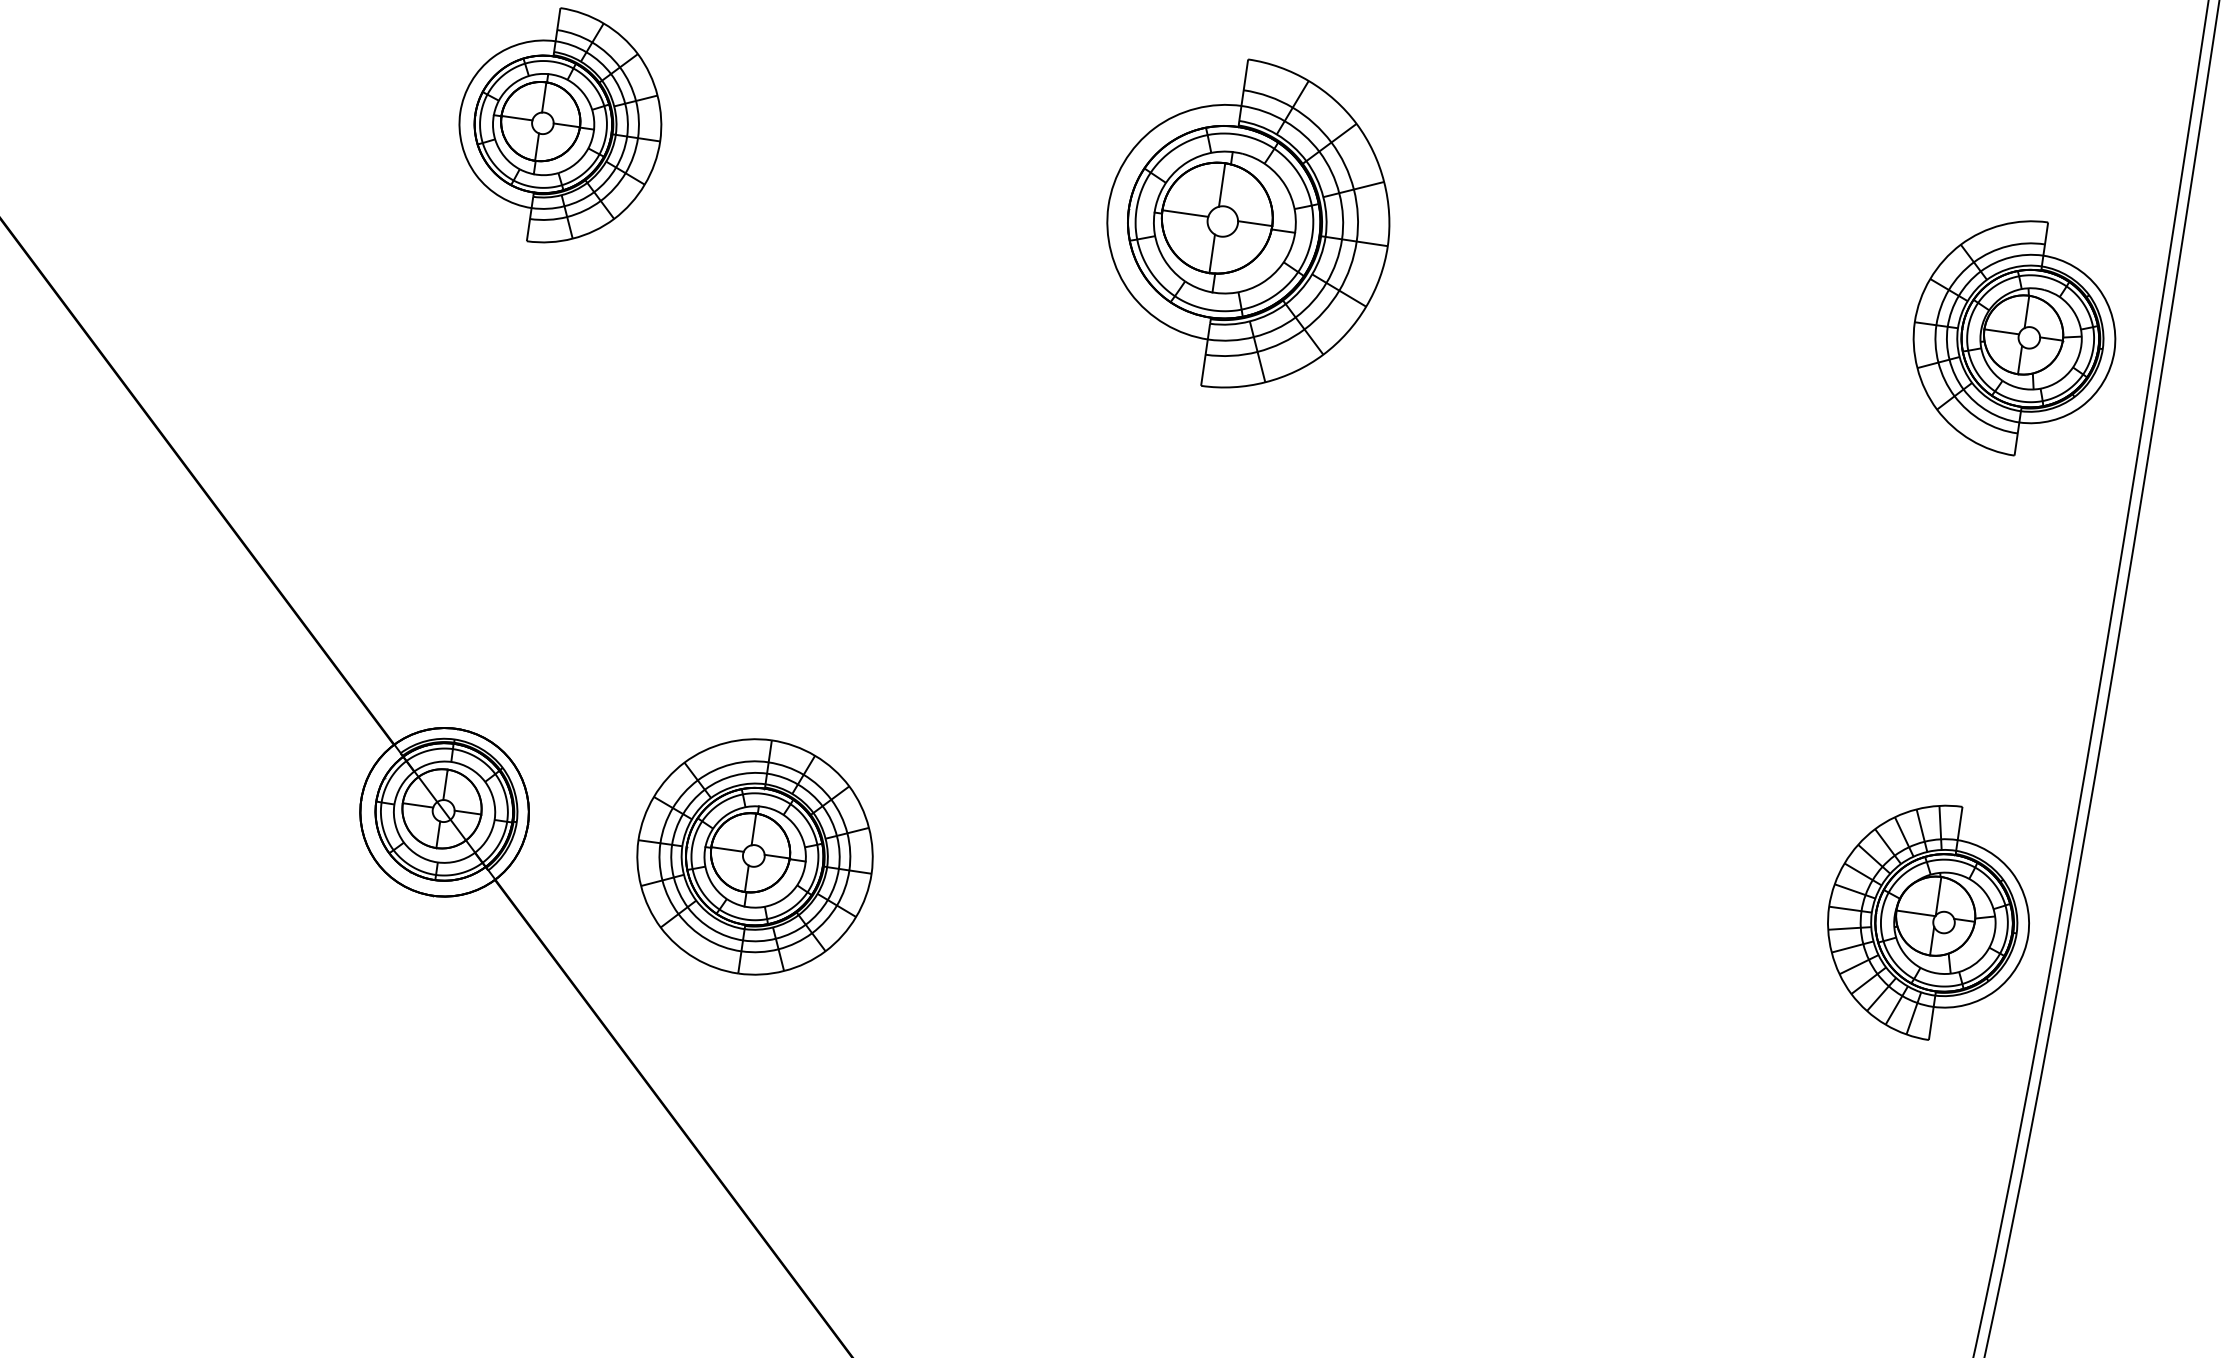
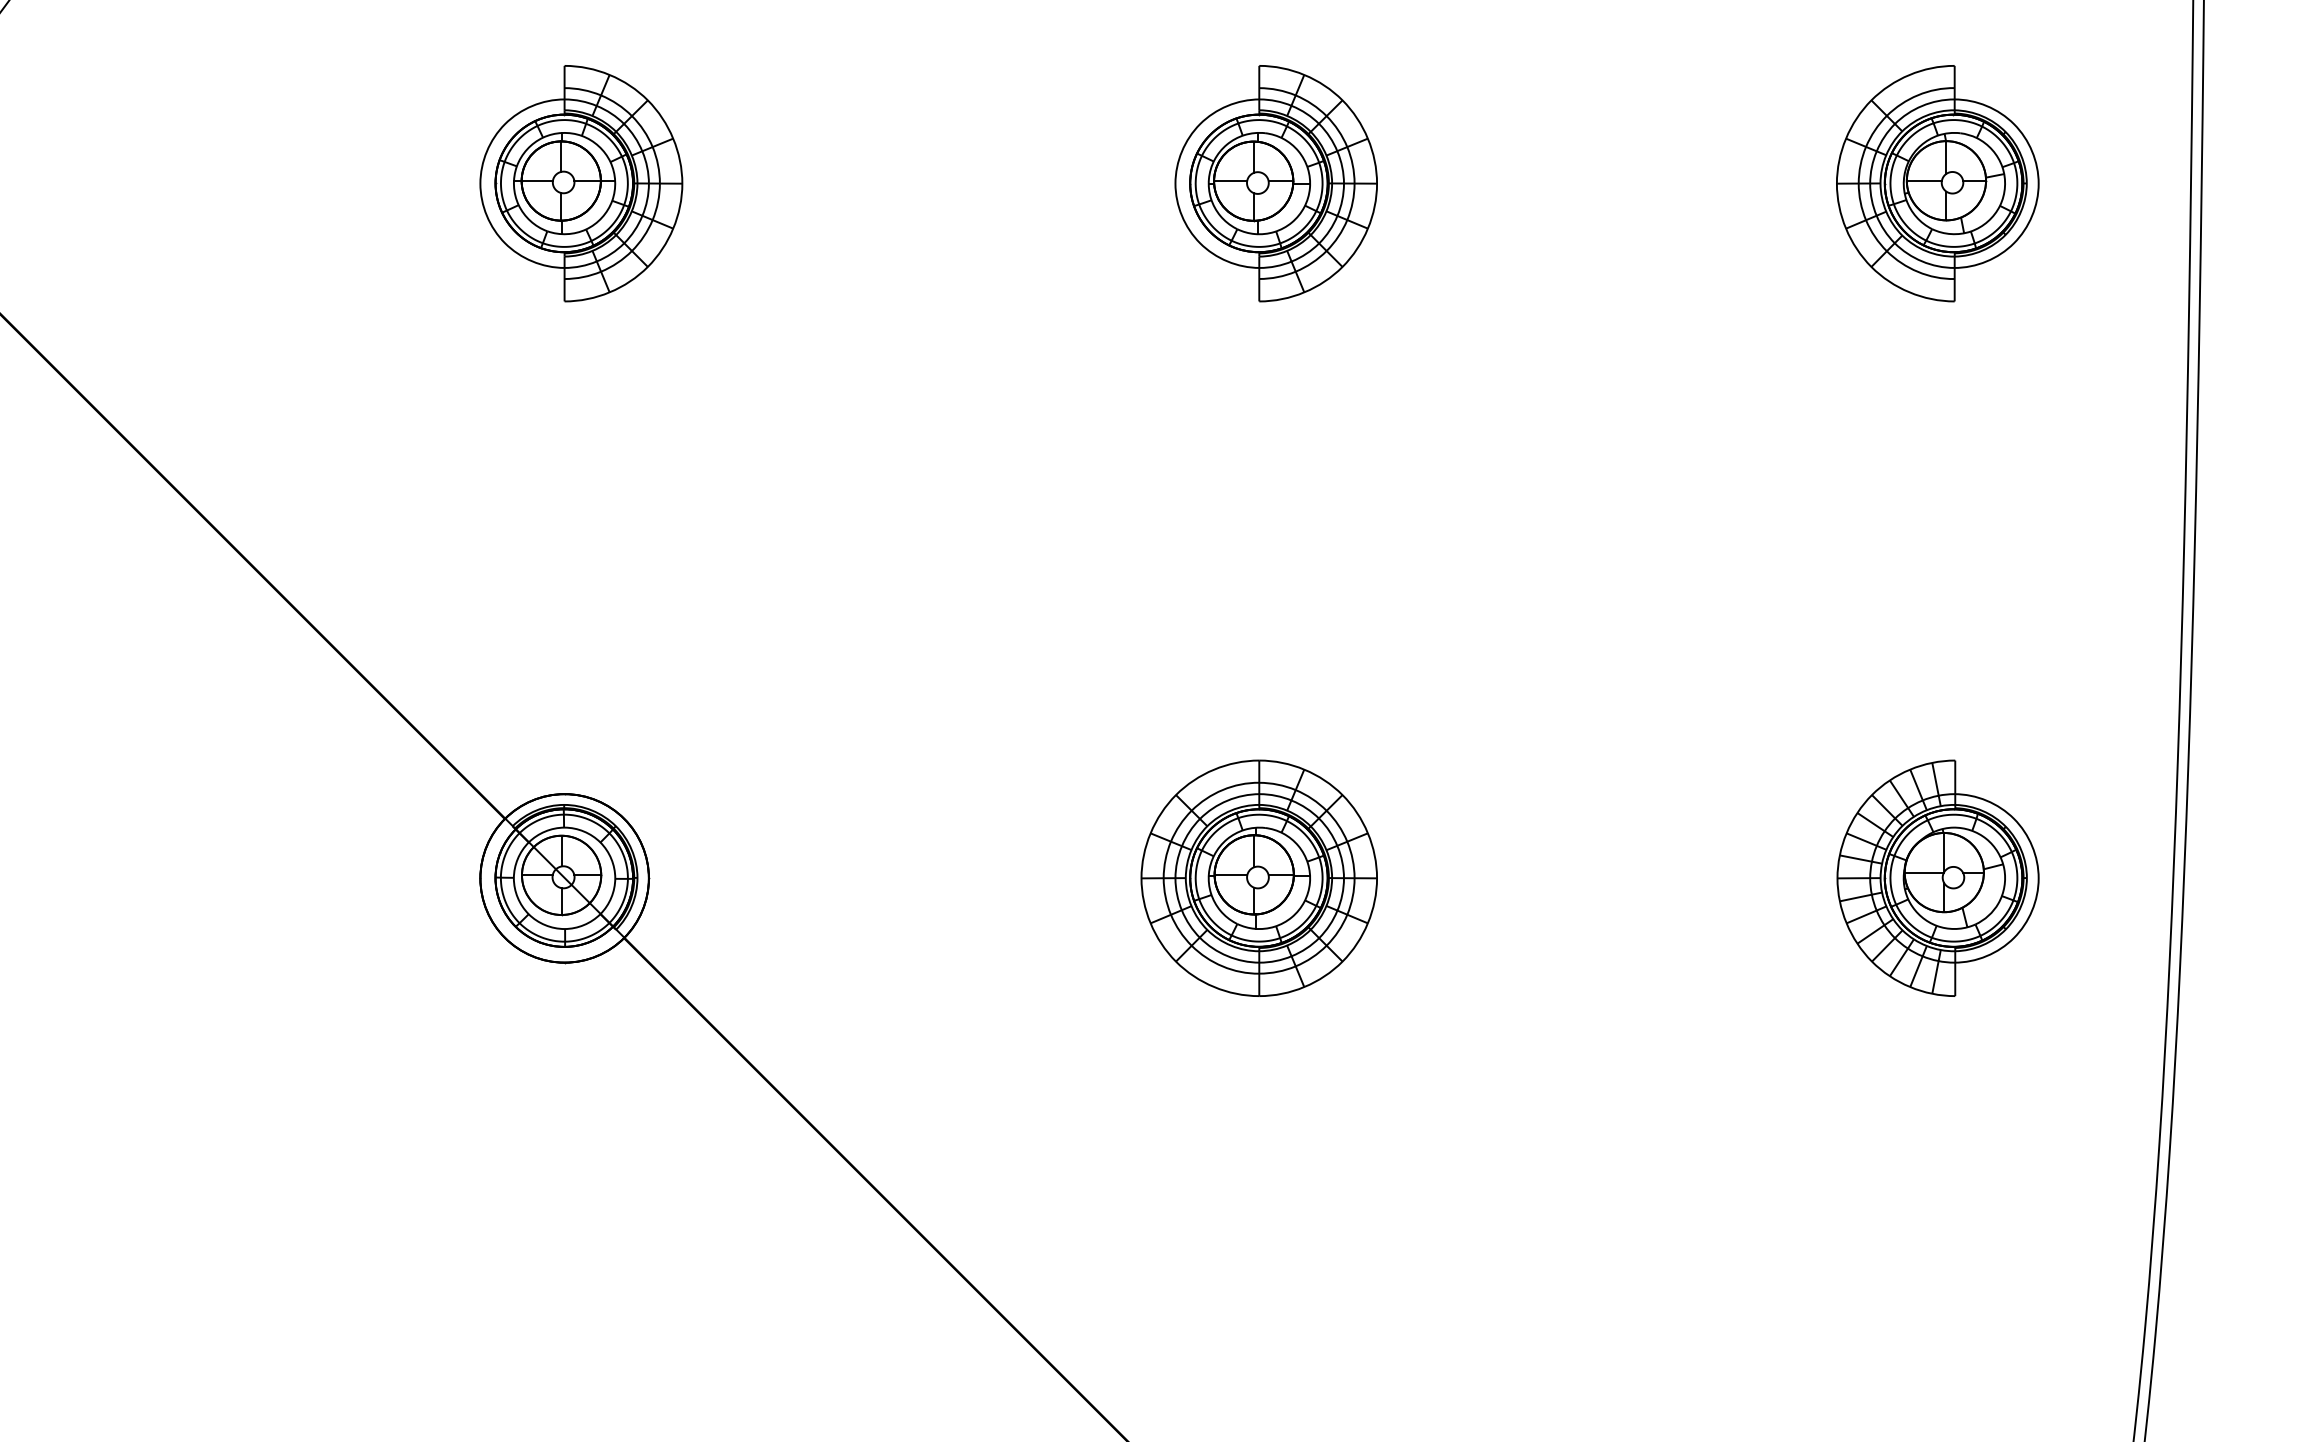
part: (1247, 225) -> (1275, 183), size x0.71
part: (2014, 336) -> (1937, 183), moved
part: (754, 856) -> (1258, 877), moved
part: (1928, 920) -> (1937, 877), moved

